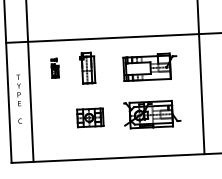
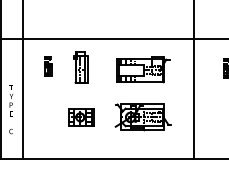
text: (18, 99) -> (10, 109), moved

